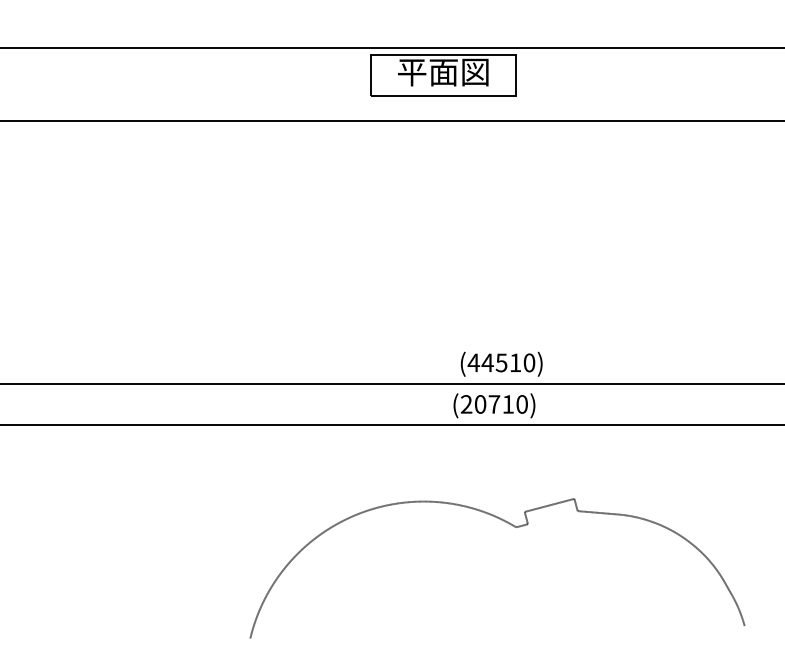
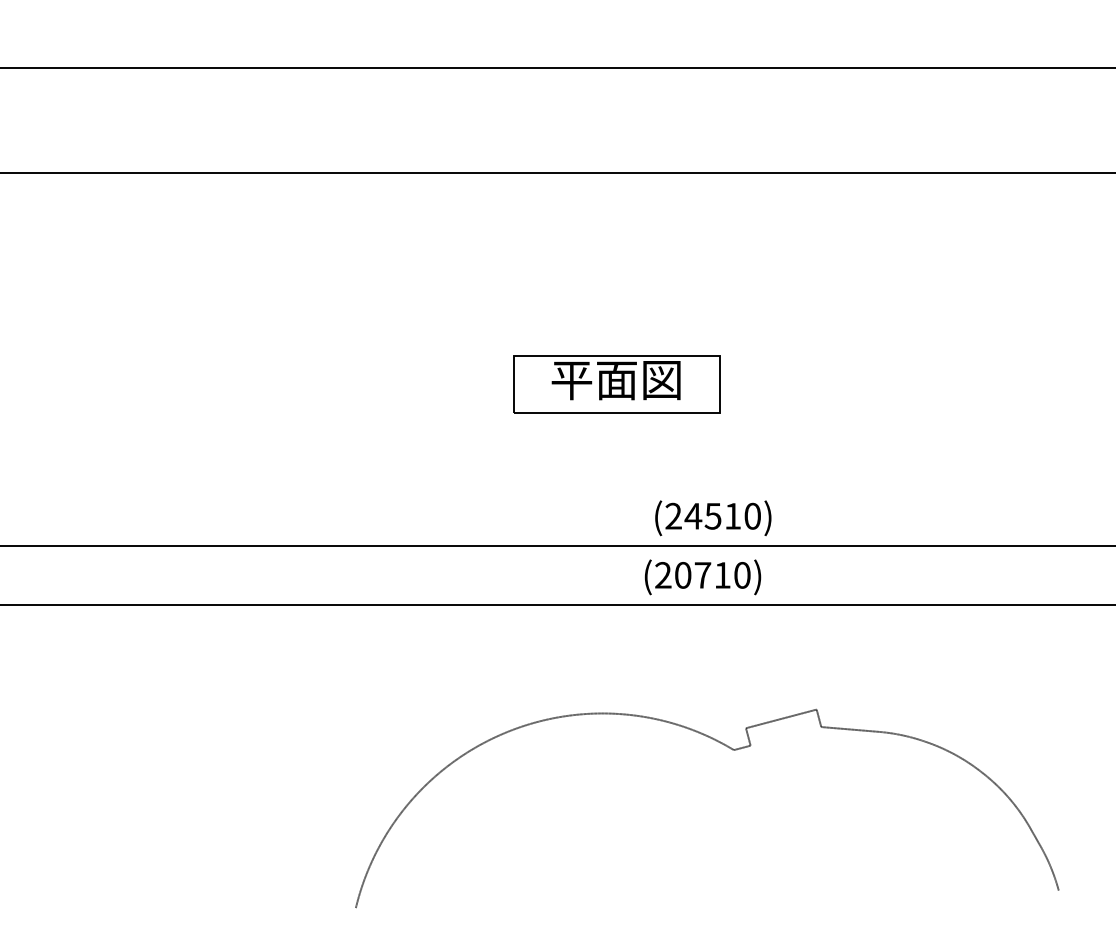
part: (443, 75) -> (616, 384), moved
text: (473, 362) -> (673, 515), (44510) -> (24510)

